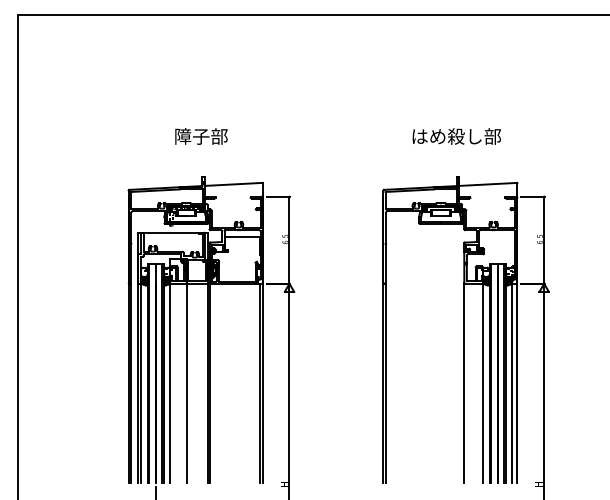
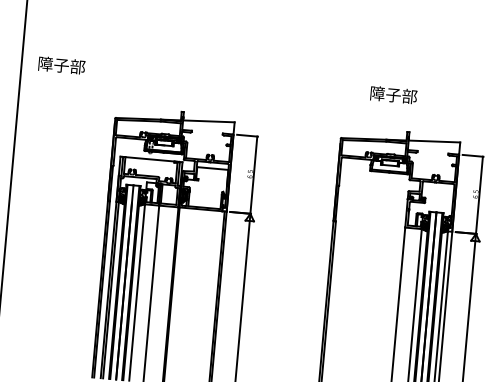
text: (201, 136) -> (61, 65), moved
text: (456, 136) -> (409, 96), はめ殺し部 -> 障子部

